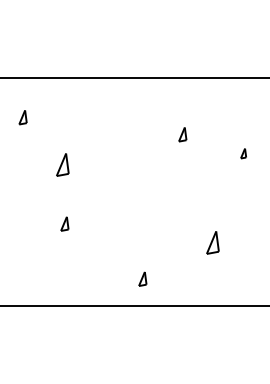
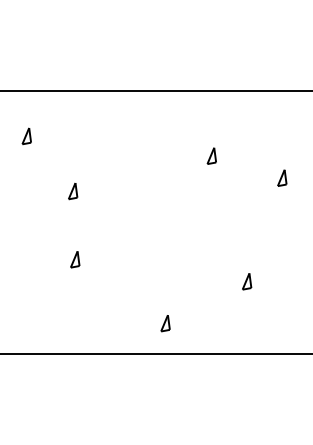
part: (243, 153) -> (282, 177), size x1.43
part: (63, 165) -> (73, 191), size x0.62
part: (213, 242) -> (247, 281), size x0.62

